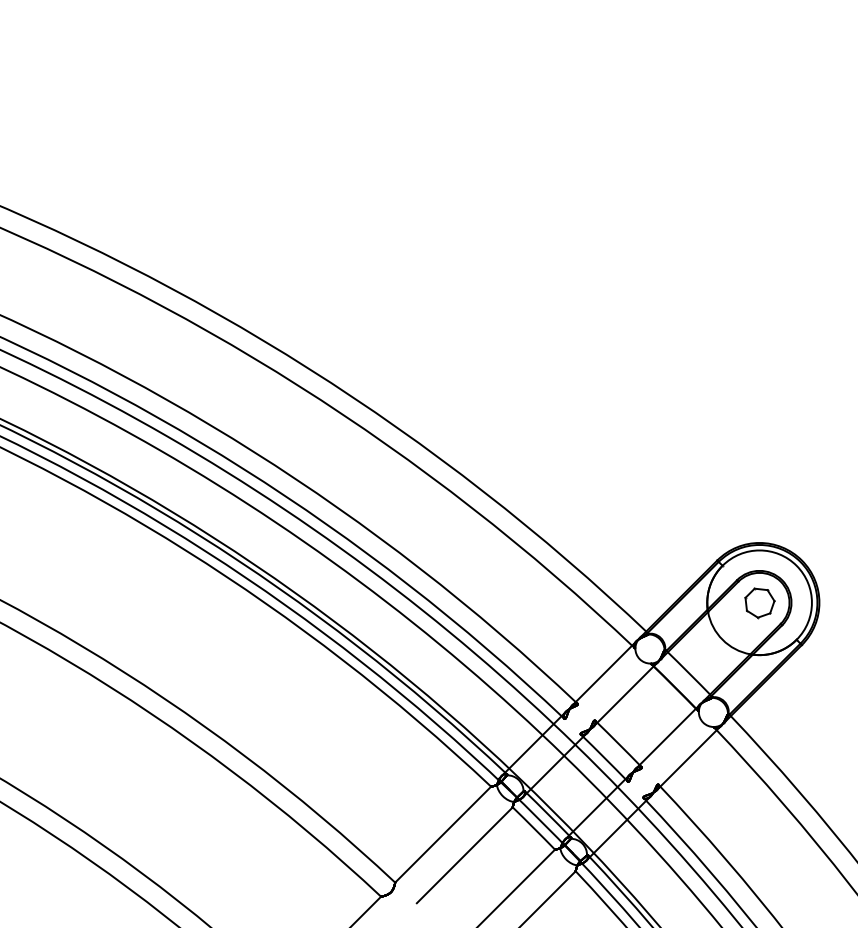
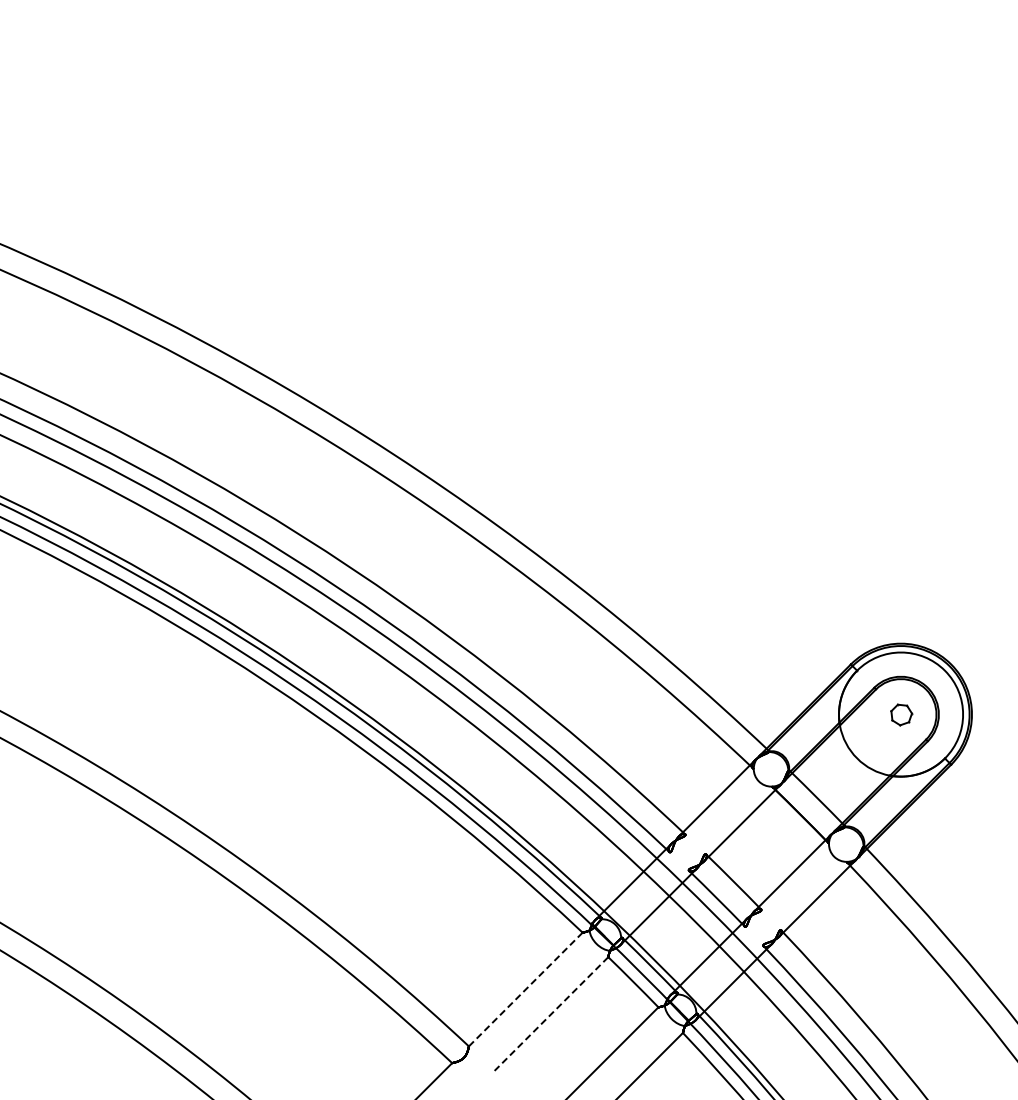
part: (759, 602) -> (901, 714), size x0.6
line: (443, 834) -> (526, 989), solid -> dashed
line: (464, 855) -> (551, 1014), solid -> dashed

